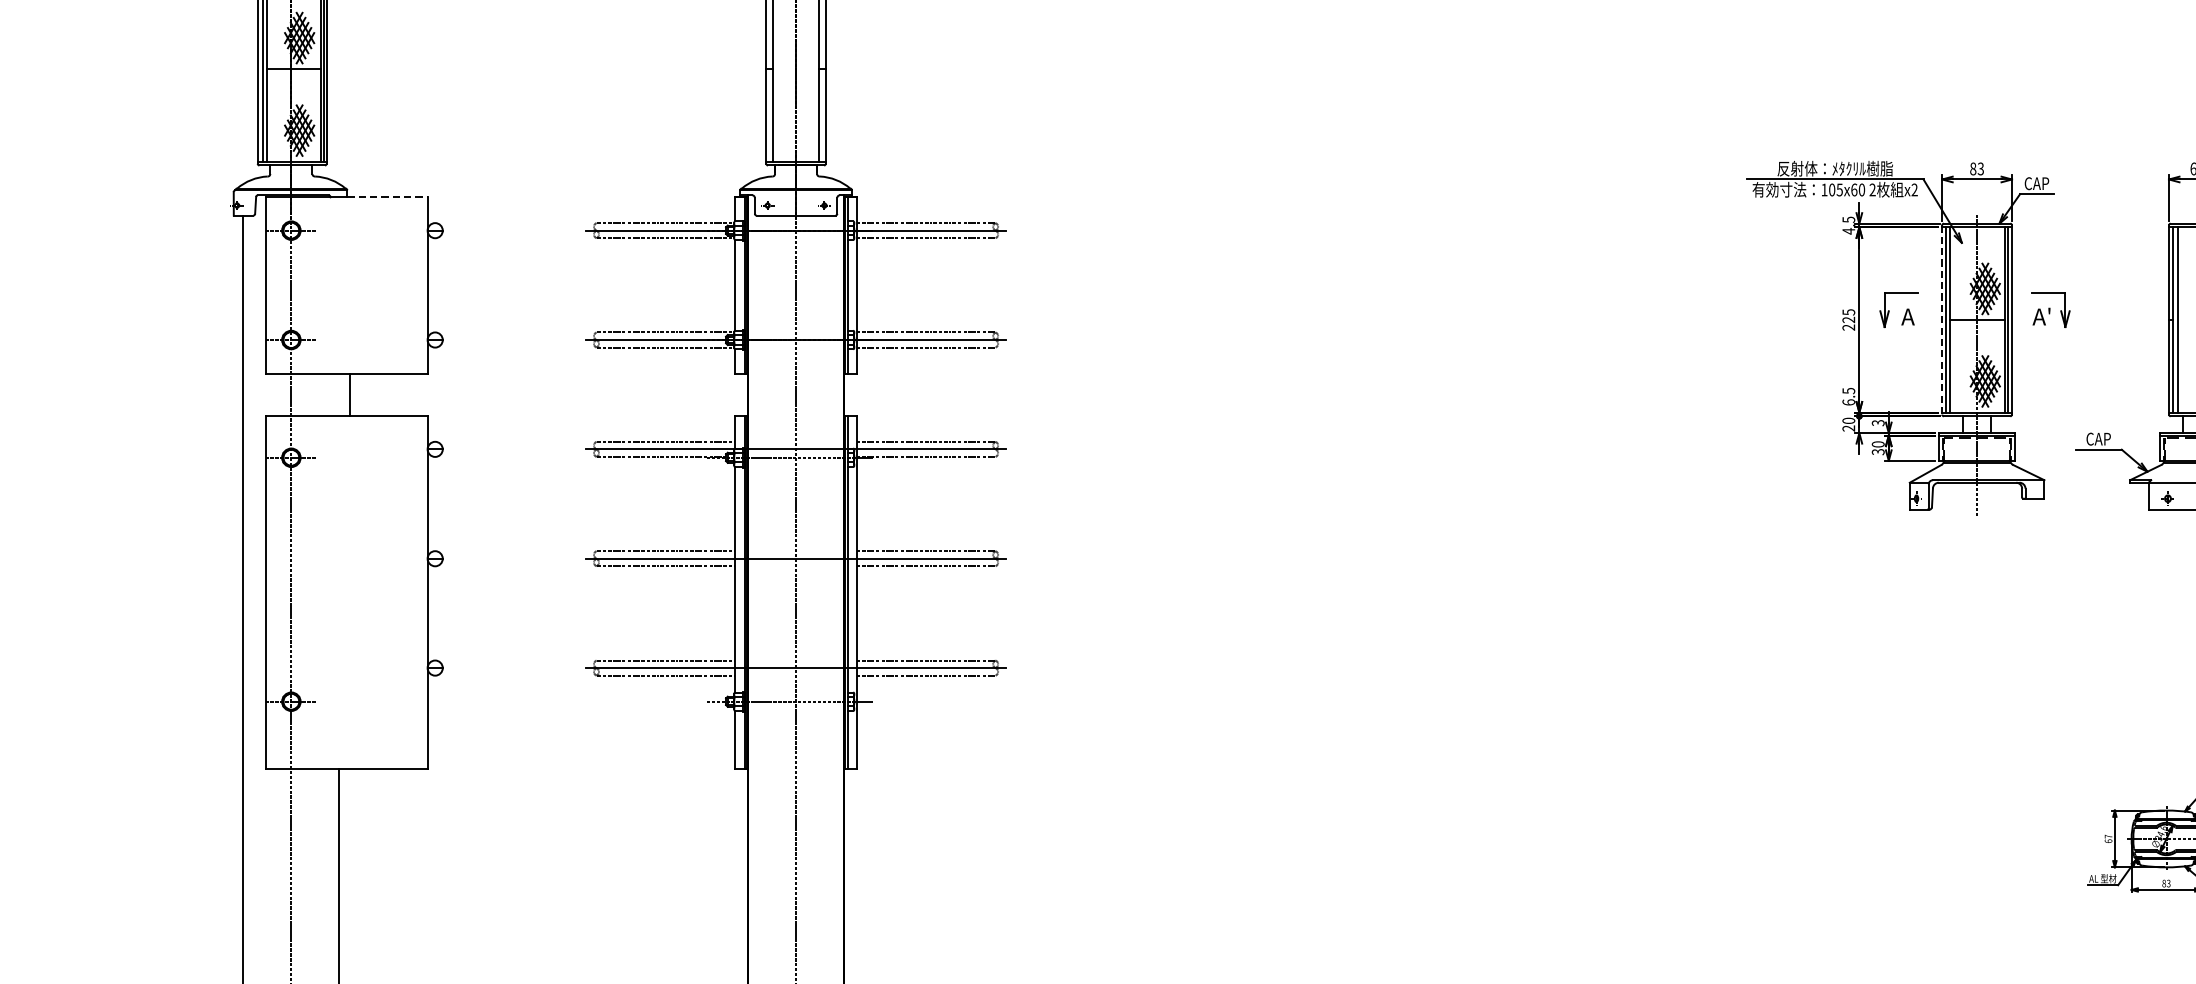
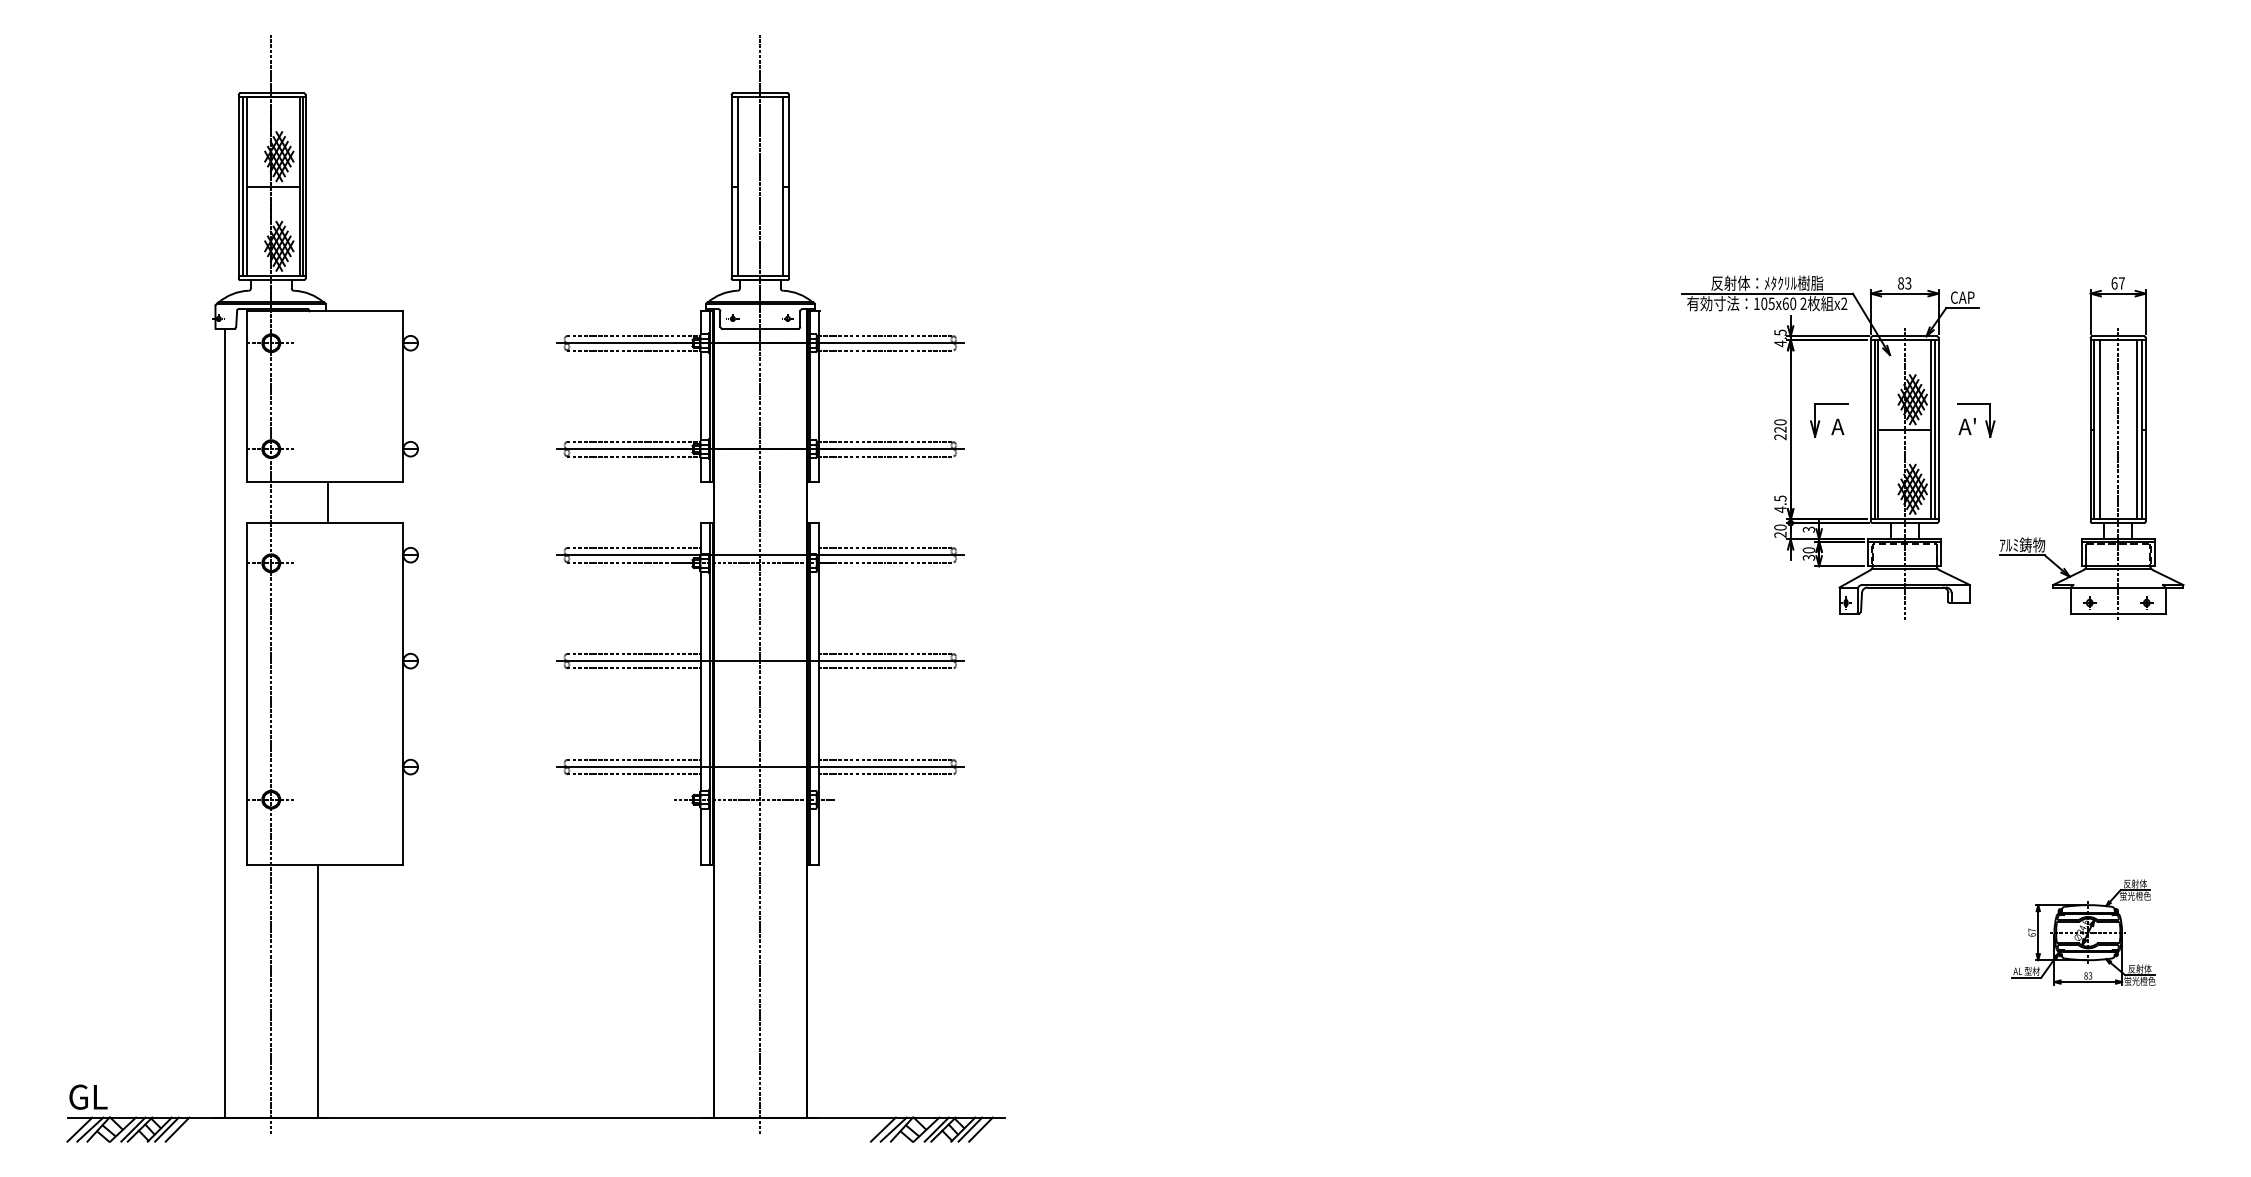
line: (387, 196) -> (364, 310), dashed -> solid
text: (1848, 312) -> (1780, 422), 225 -> 220
line: (1941, 319) -> (1870, 429), dashed -> solid
text: (1848, 402) -> (1780, 509), 6.5 -> 4.5
text: (2098, 438) -> (2022, 544), CAP -> ｱﾙﾐ鋳物

